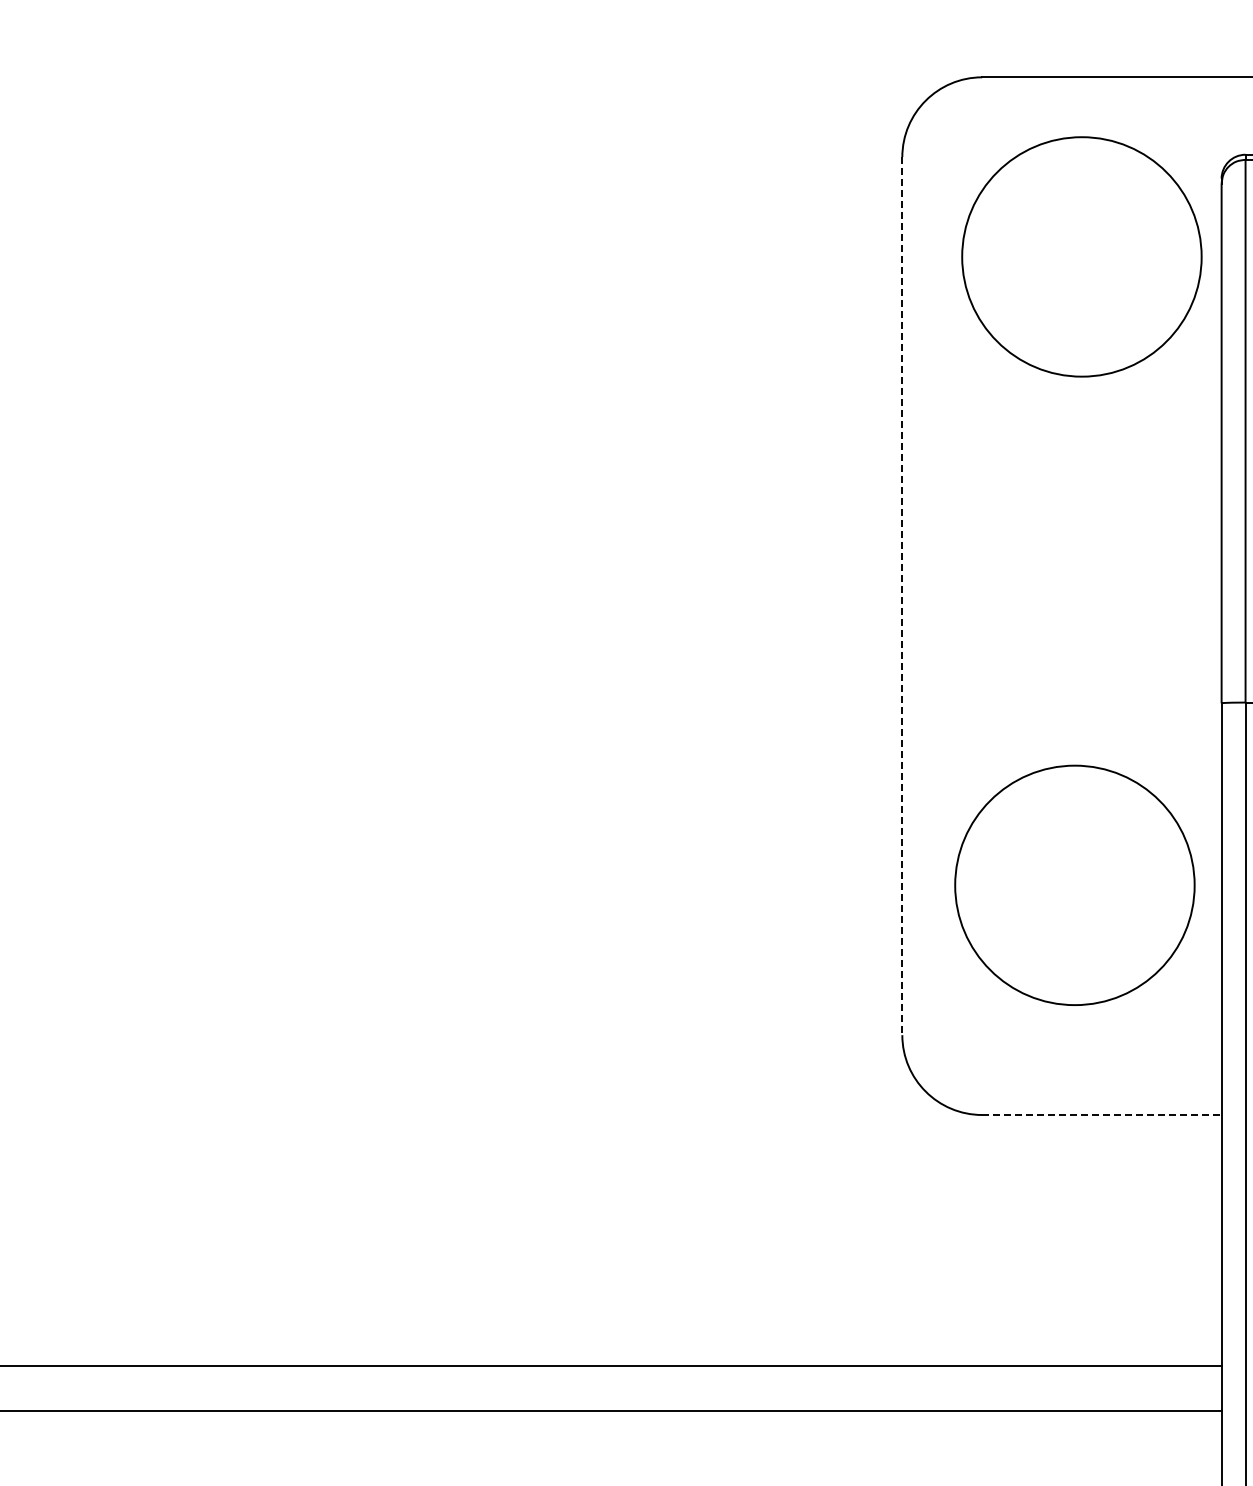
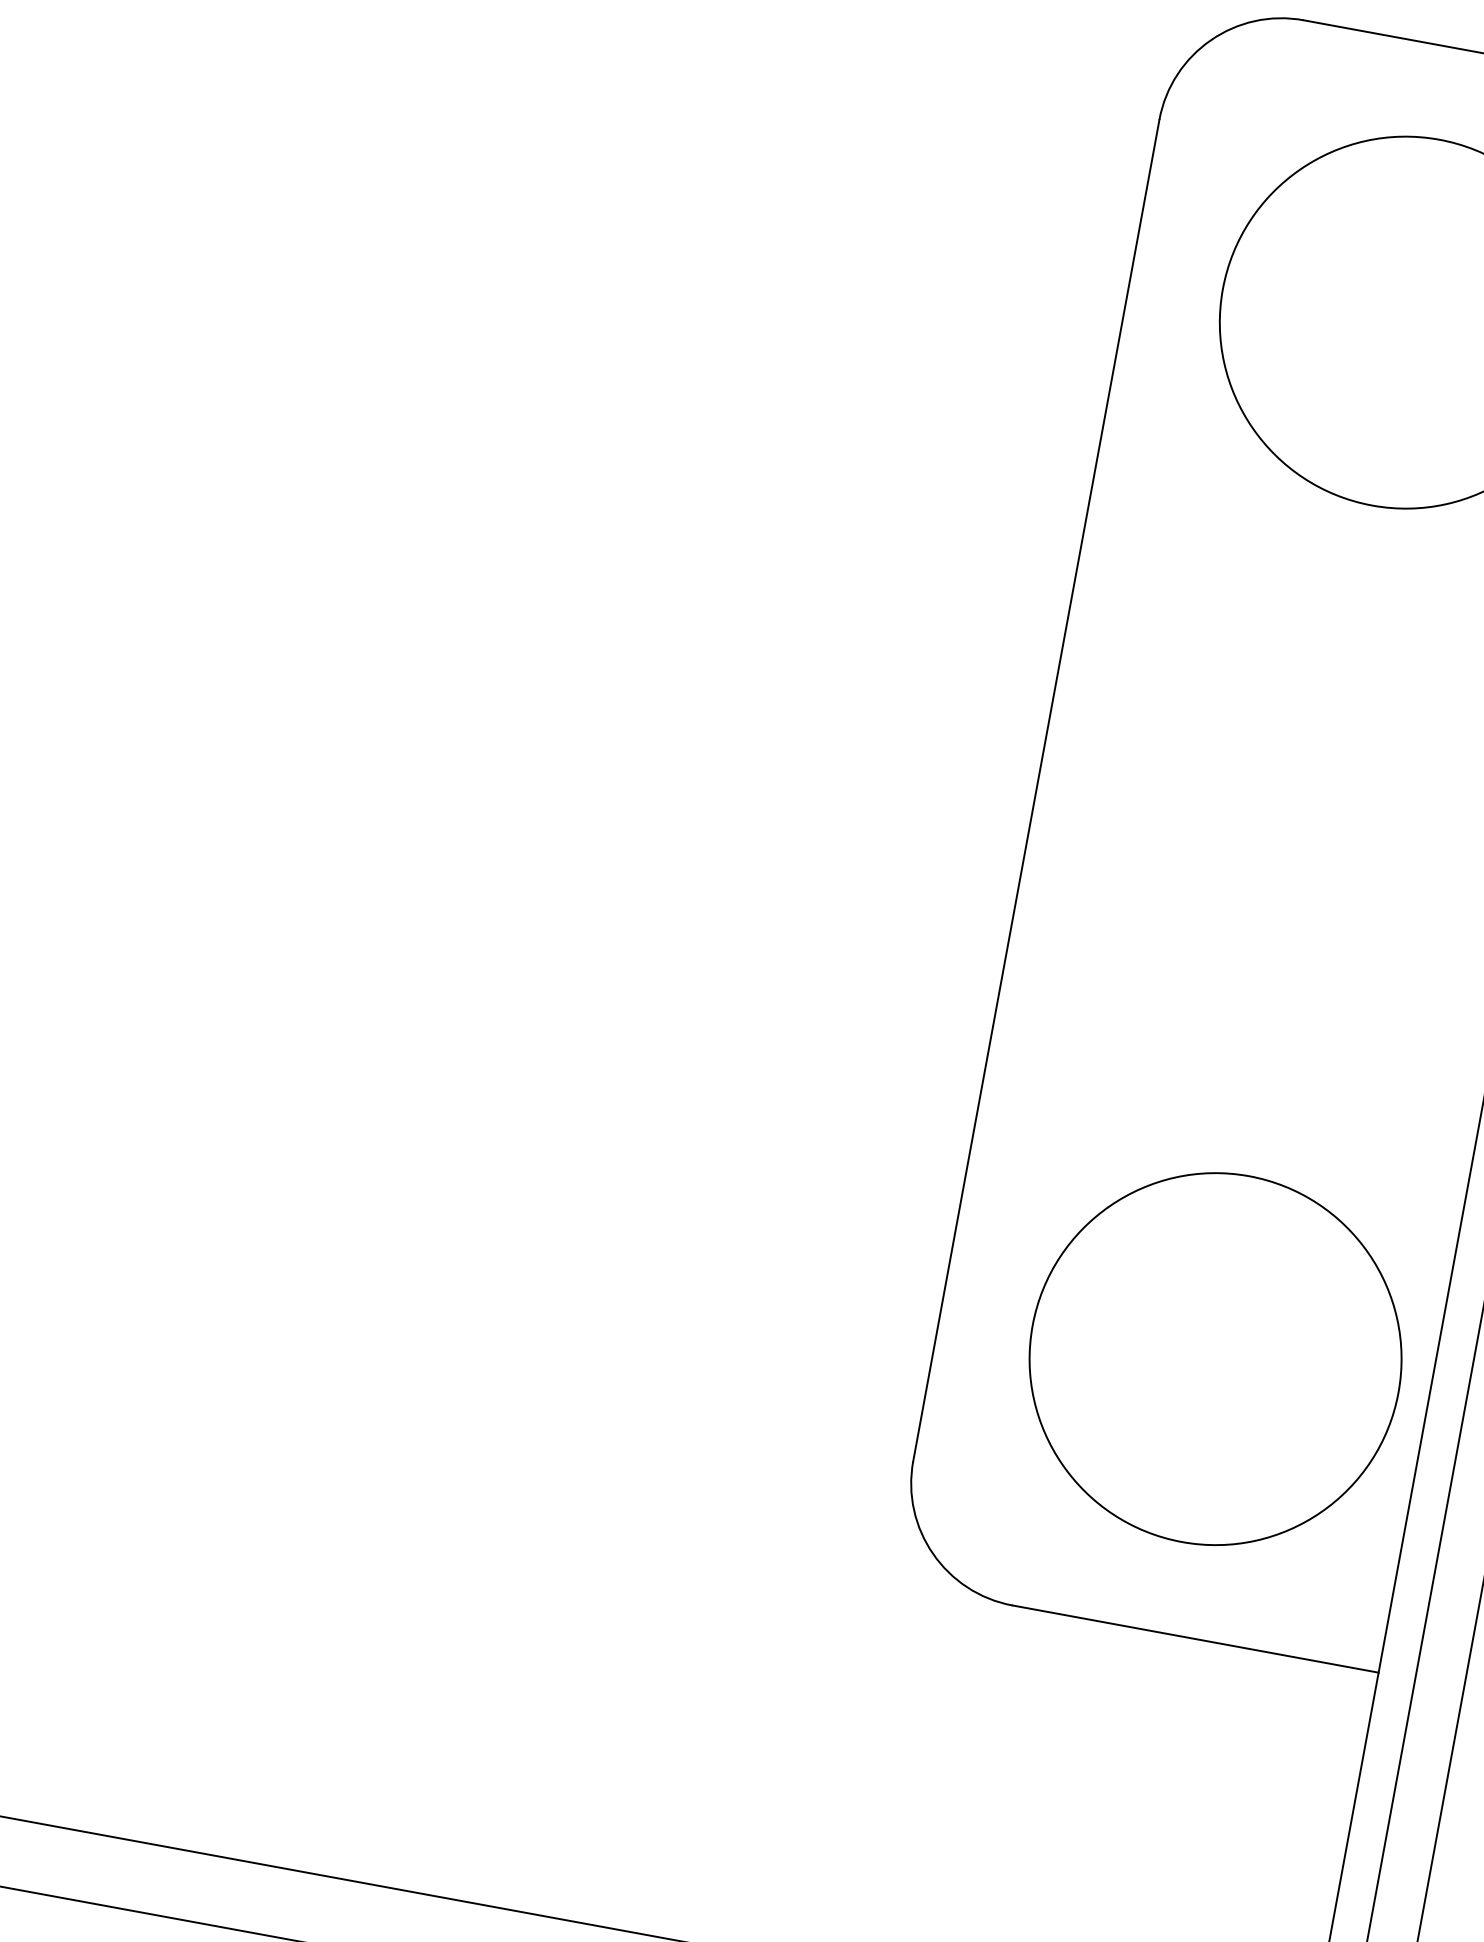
line: (902, 596) -> (1036, 791), dashed -> solid
circle: (1074, 884) -> (1215, 1357), moved
line: (1101, 1115) -> (1195, 1639), dashed -> solid

